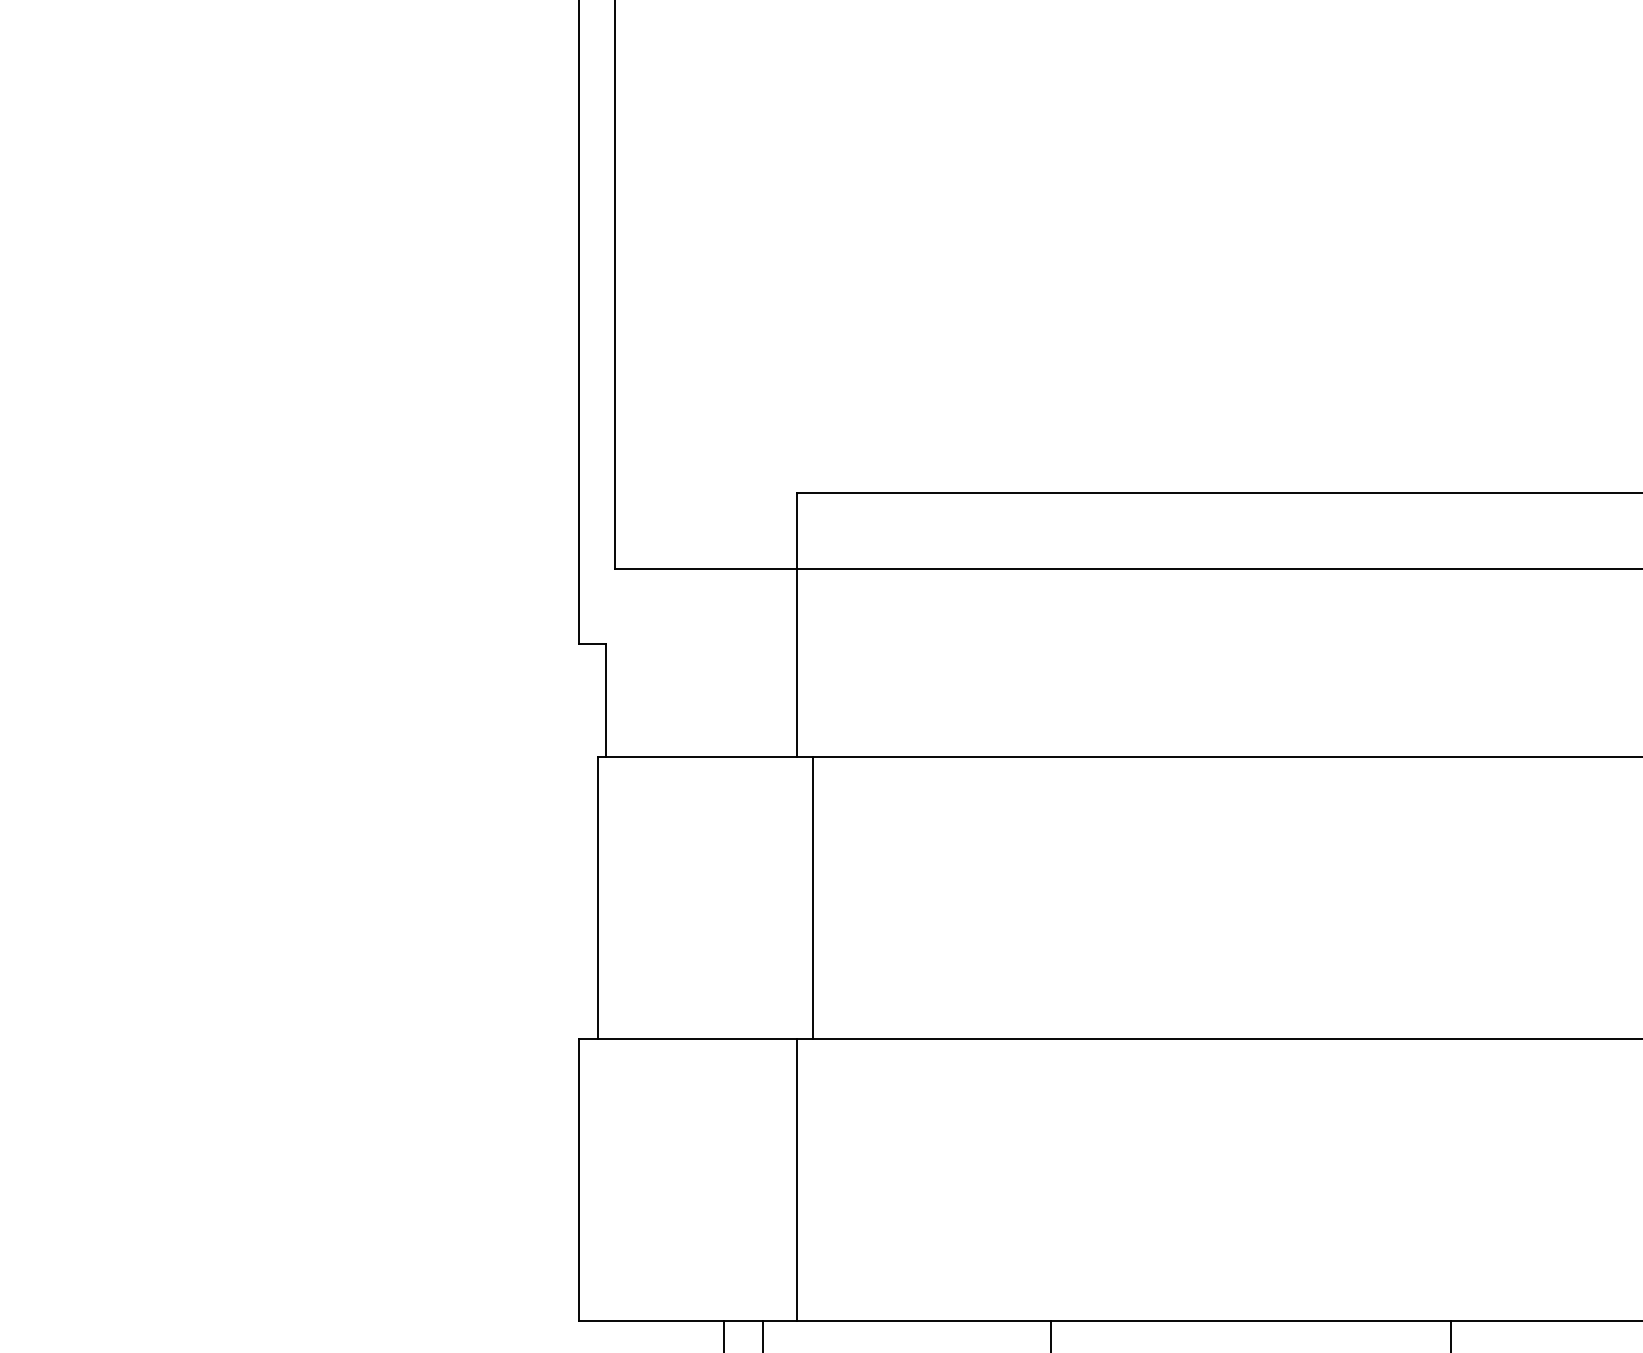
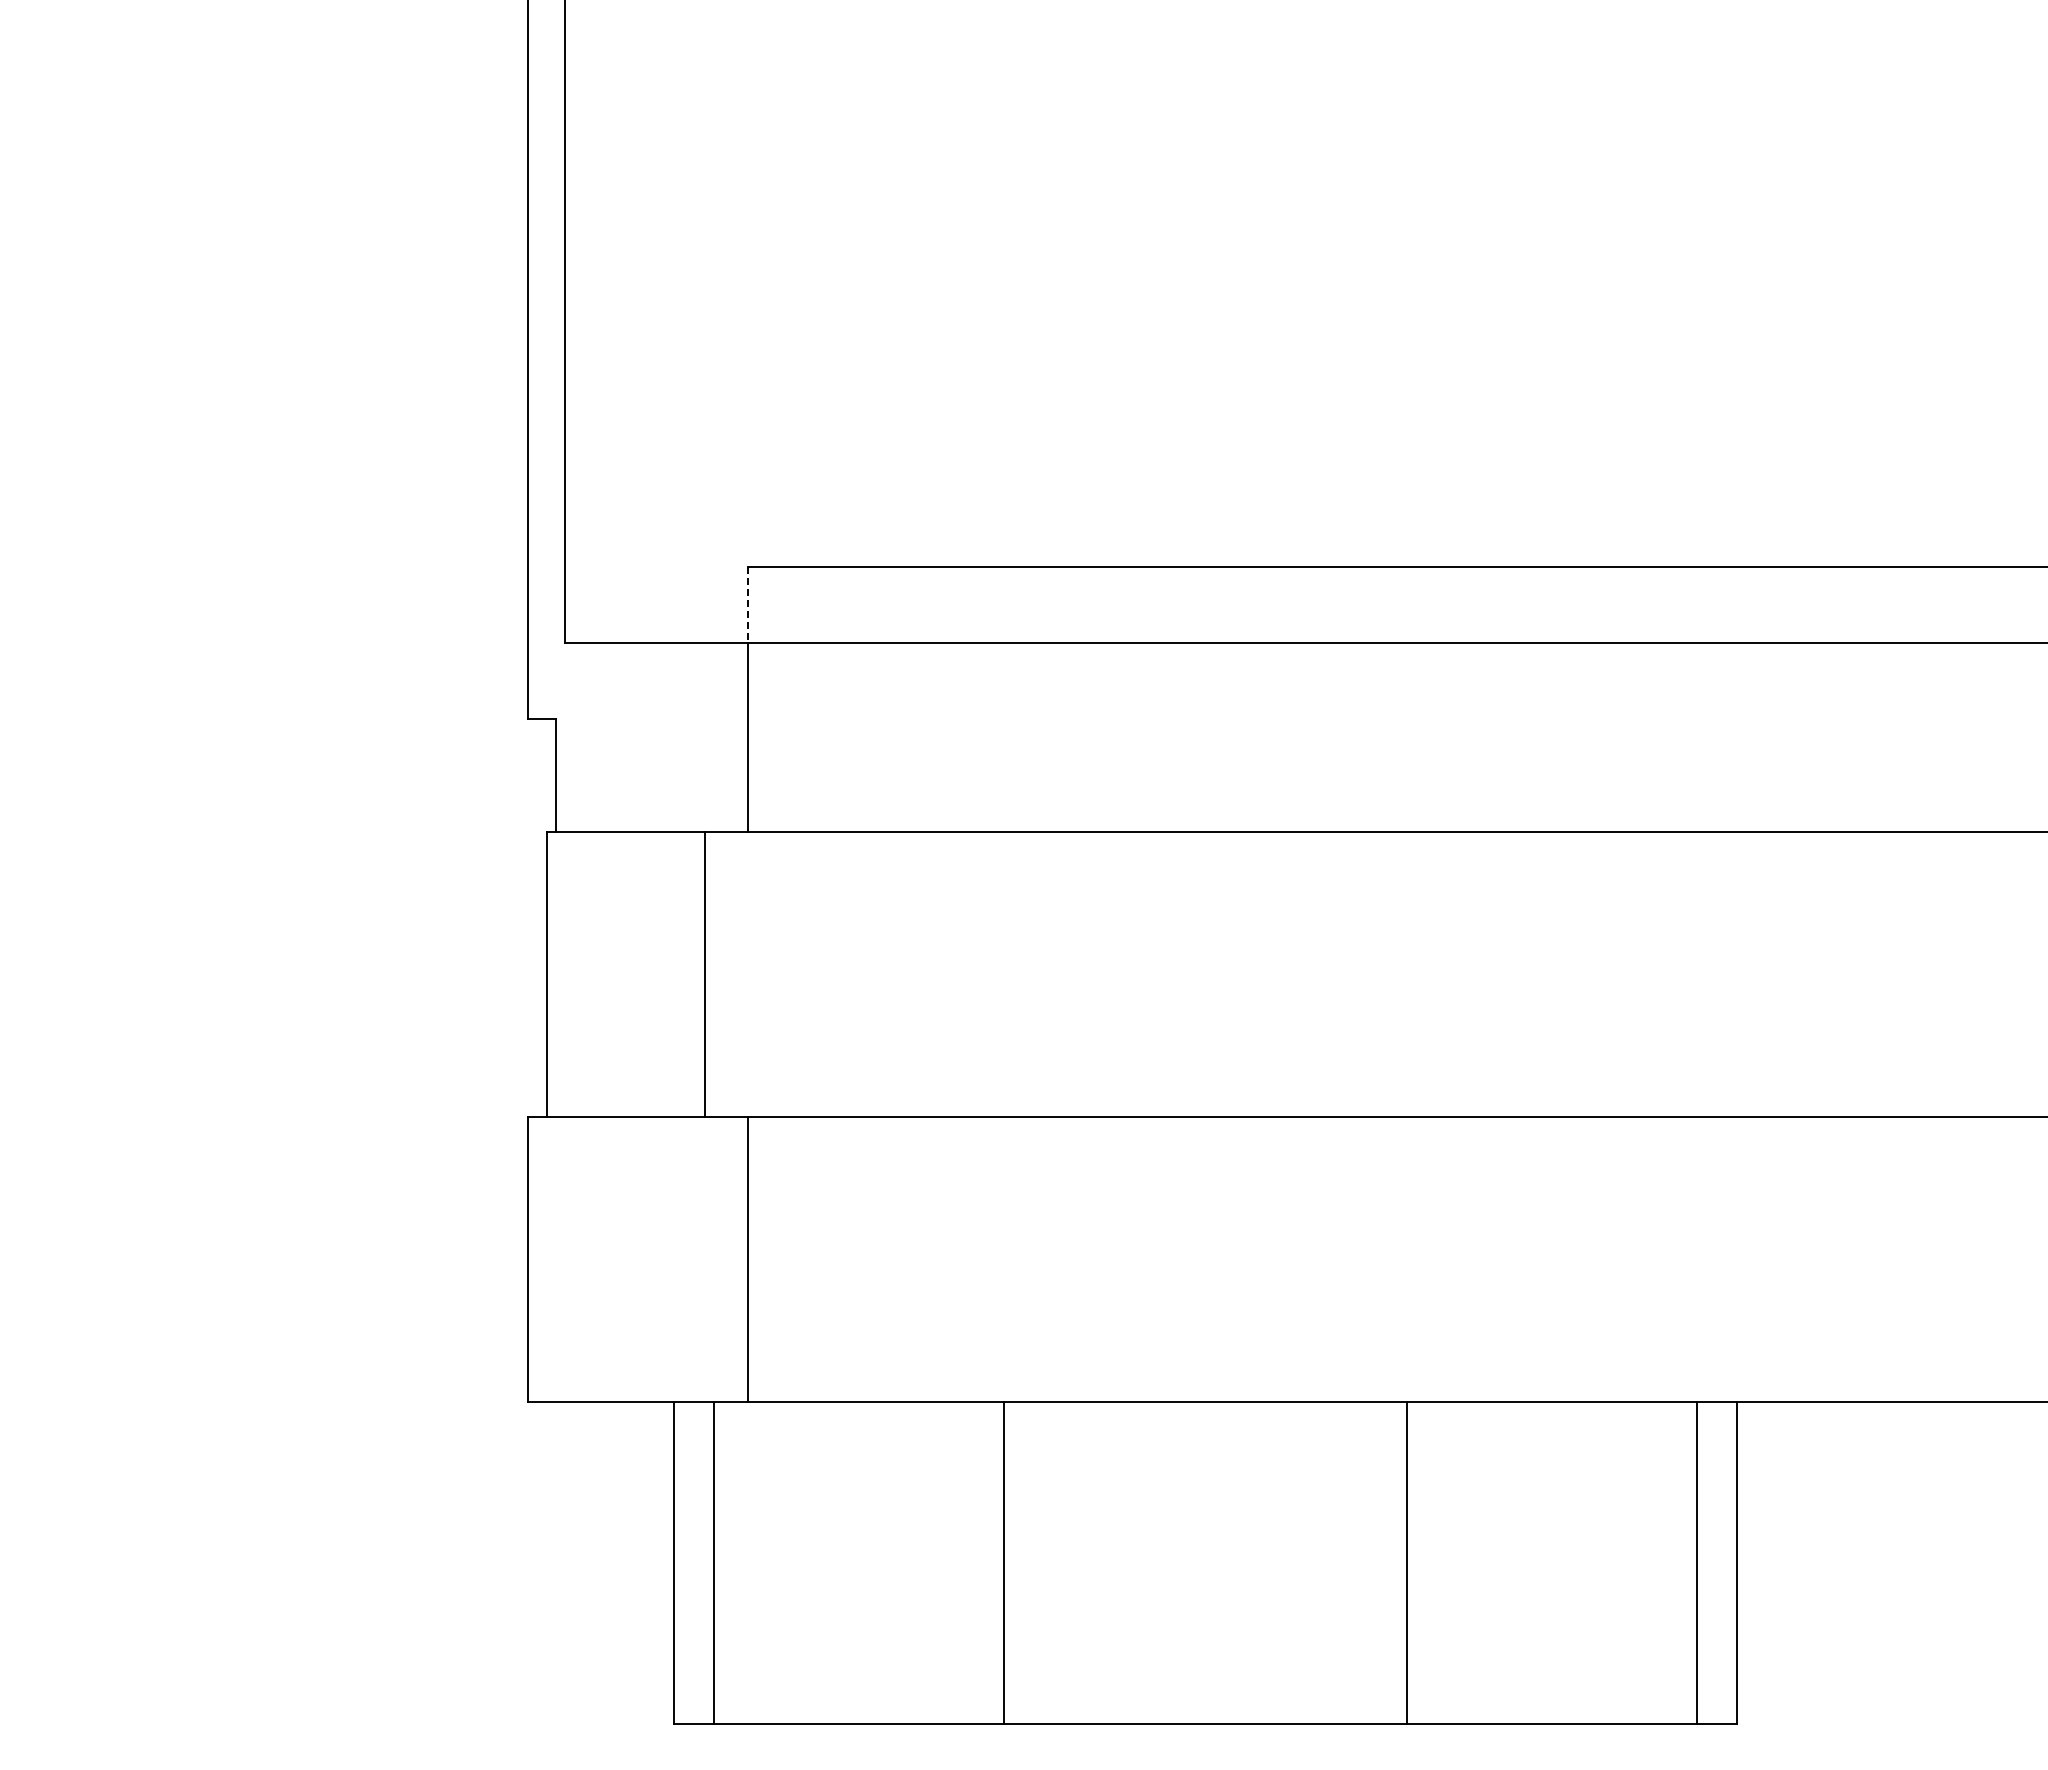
line: (797, 530) -> (748, 604), solid -> dashed
line: (813, 897) -> (705, 974), moved

